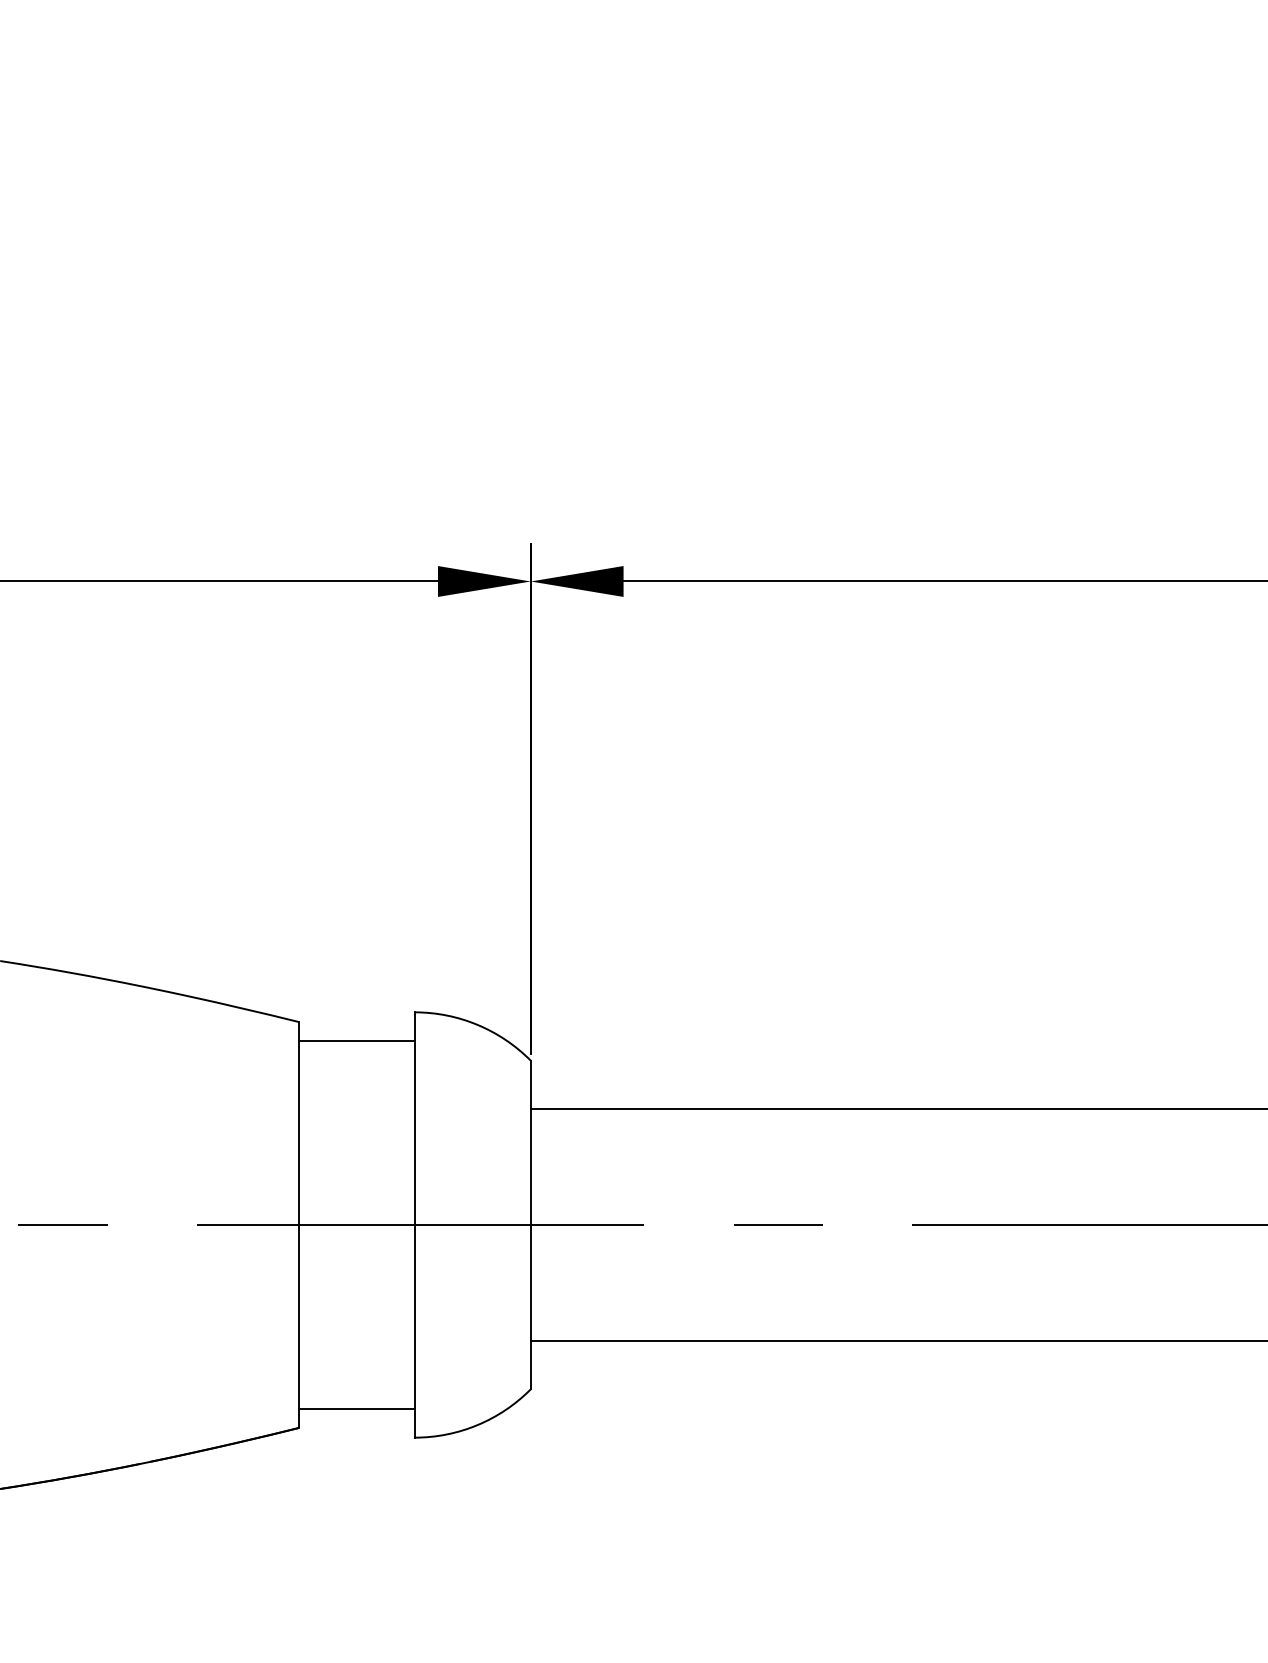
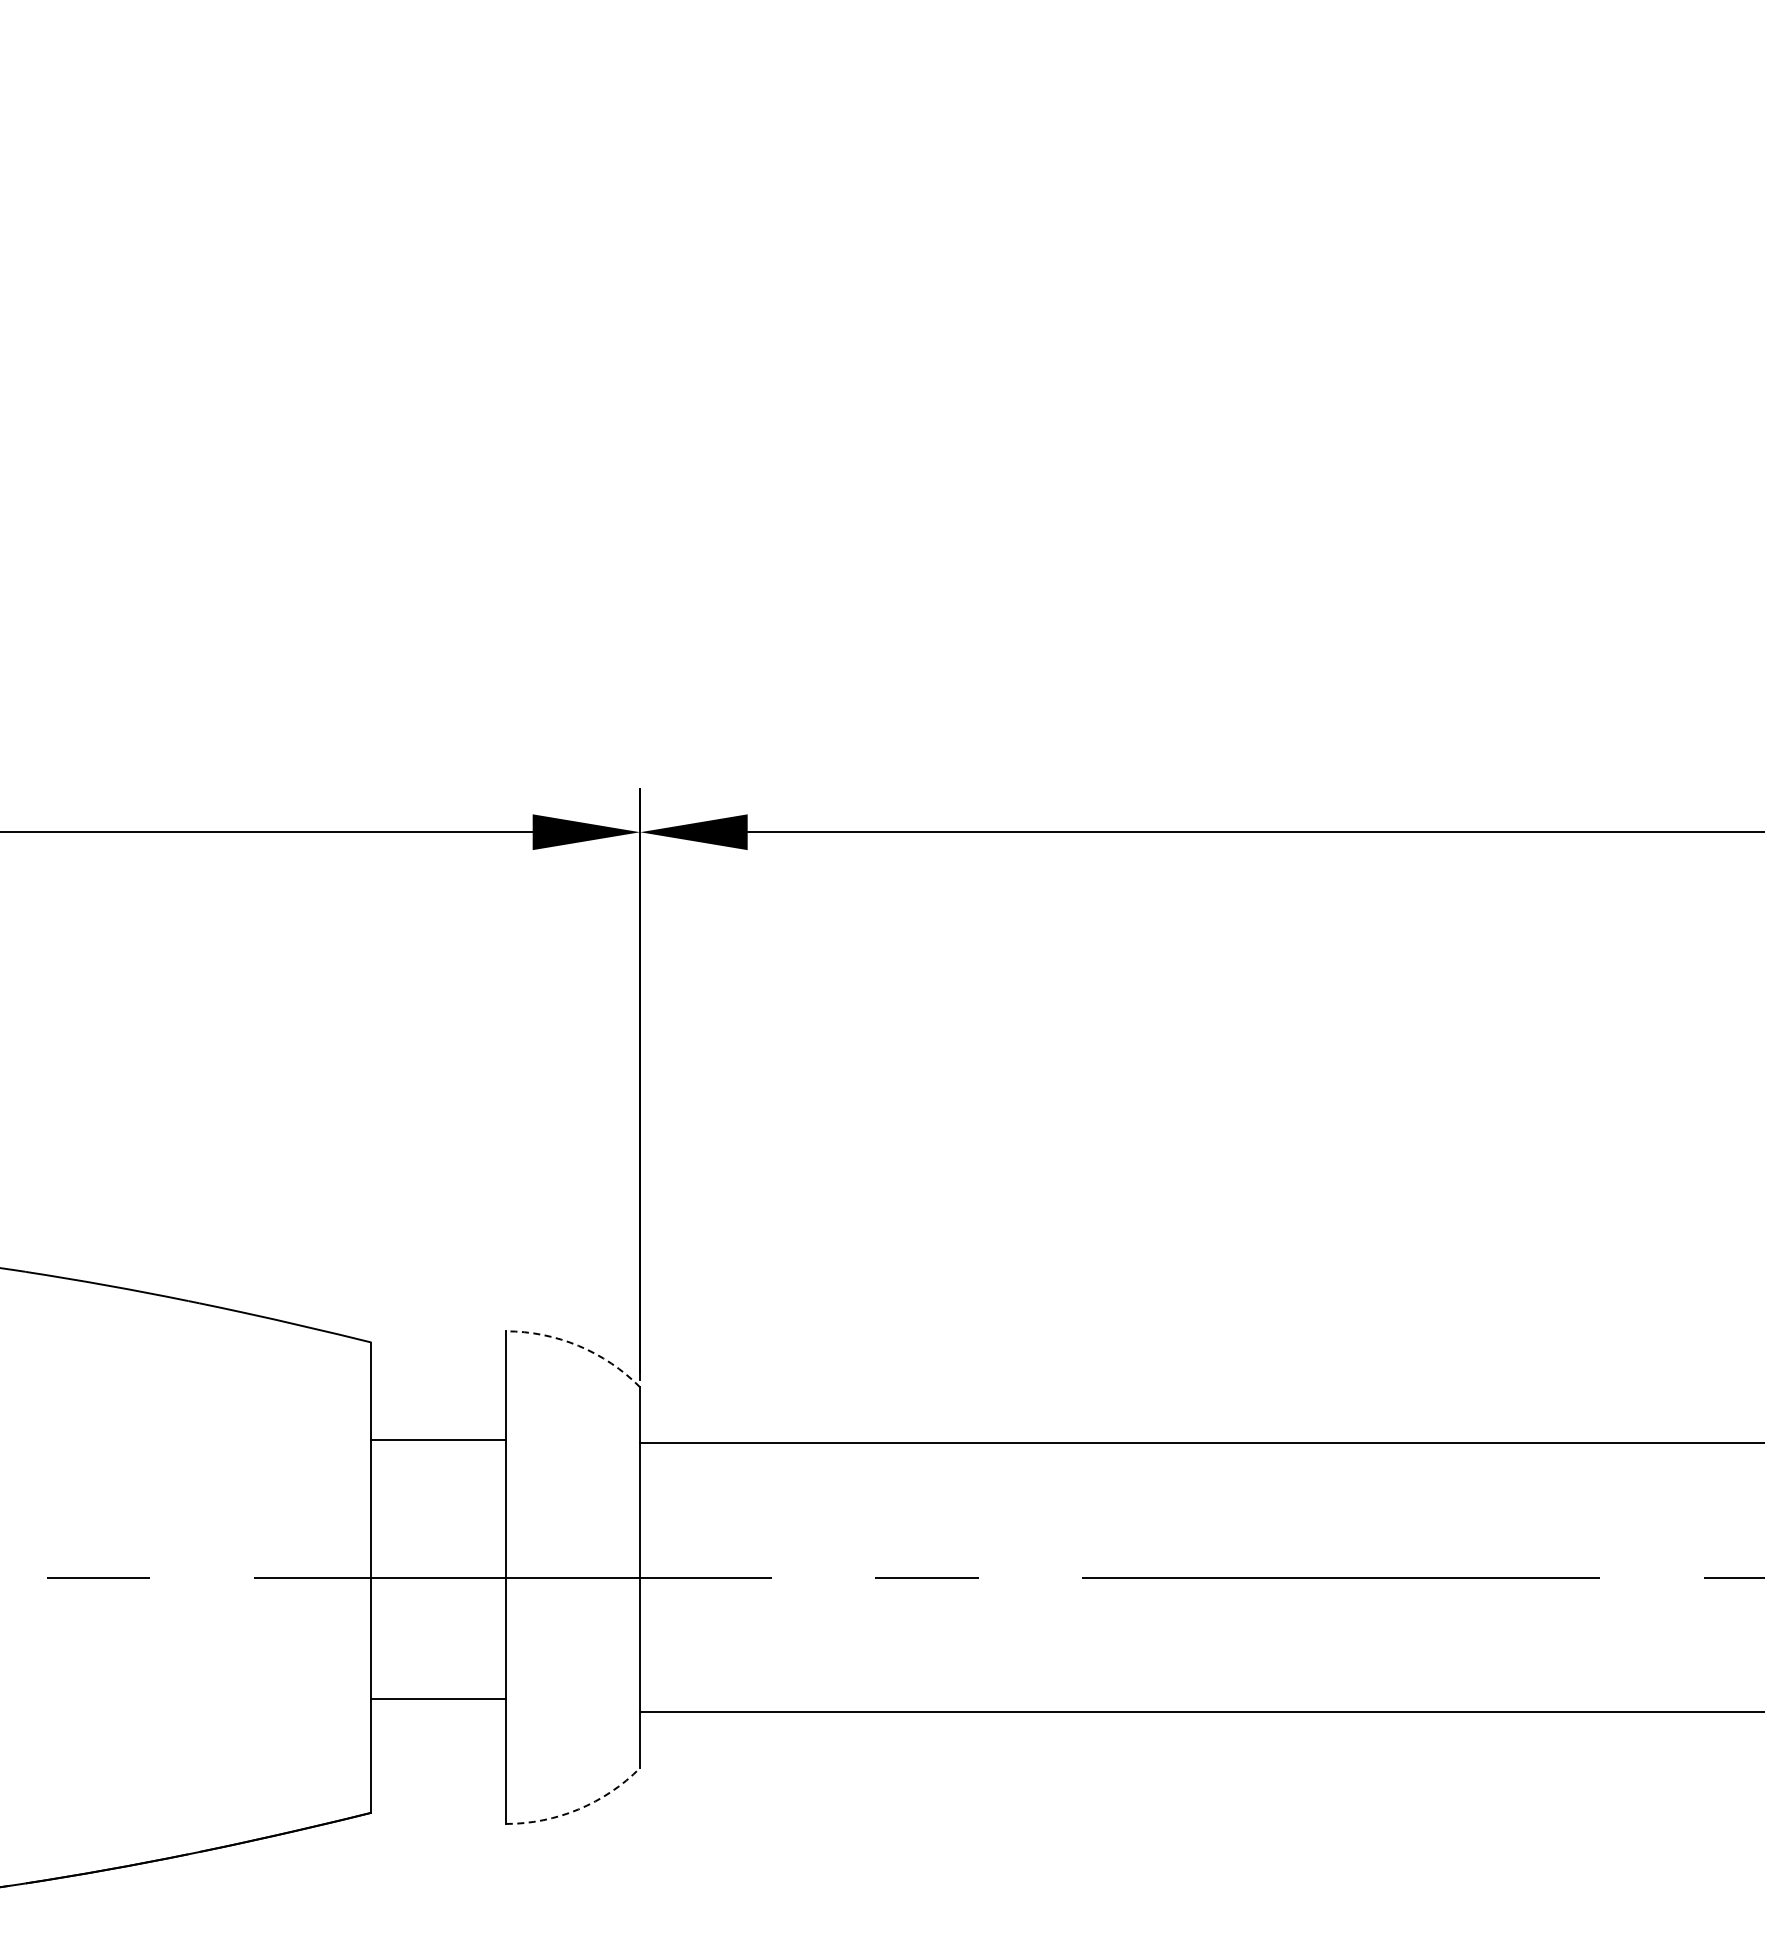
arc: (477, 1024) -> (578, 1345), solid -> dashed
line: (356, 1040) -> (438, 1439), moved
line: (356, 1408) -> (438, 1699), moved
arc: (477, 1425) -> (578, 1809), solid -> dashed

